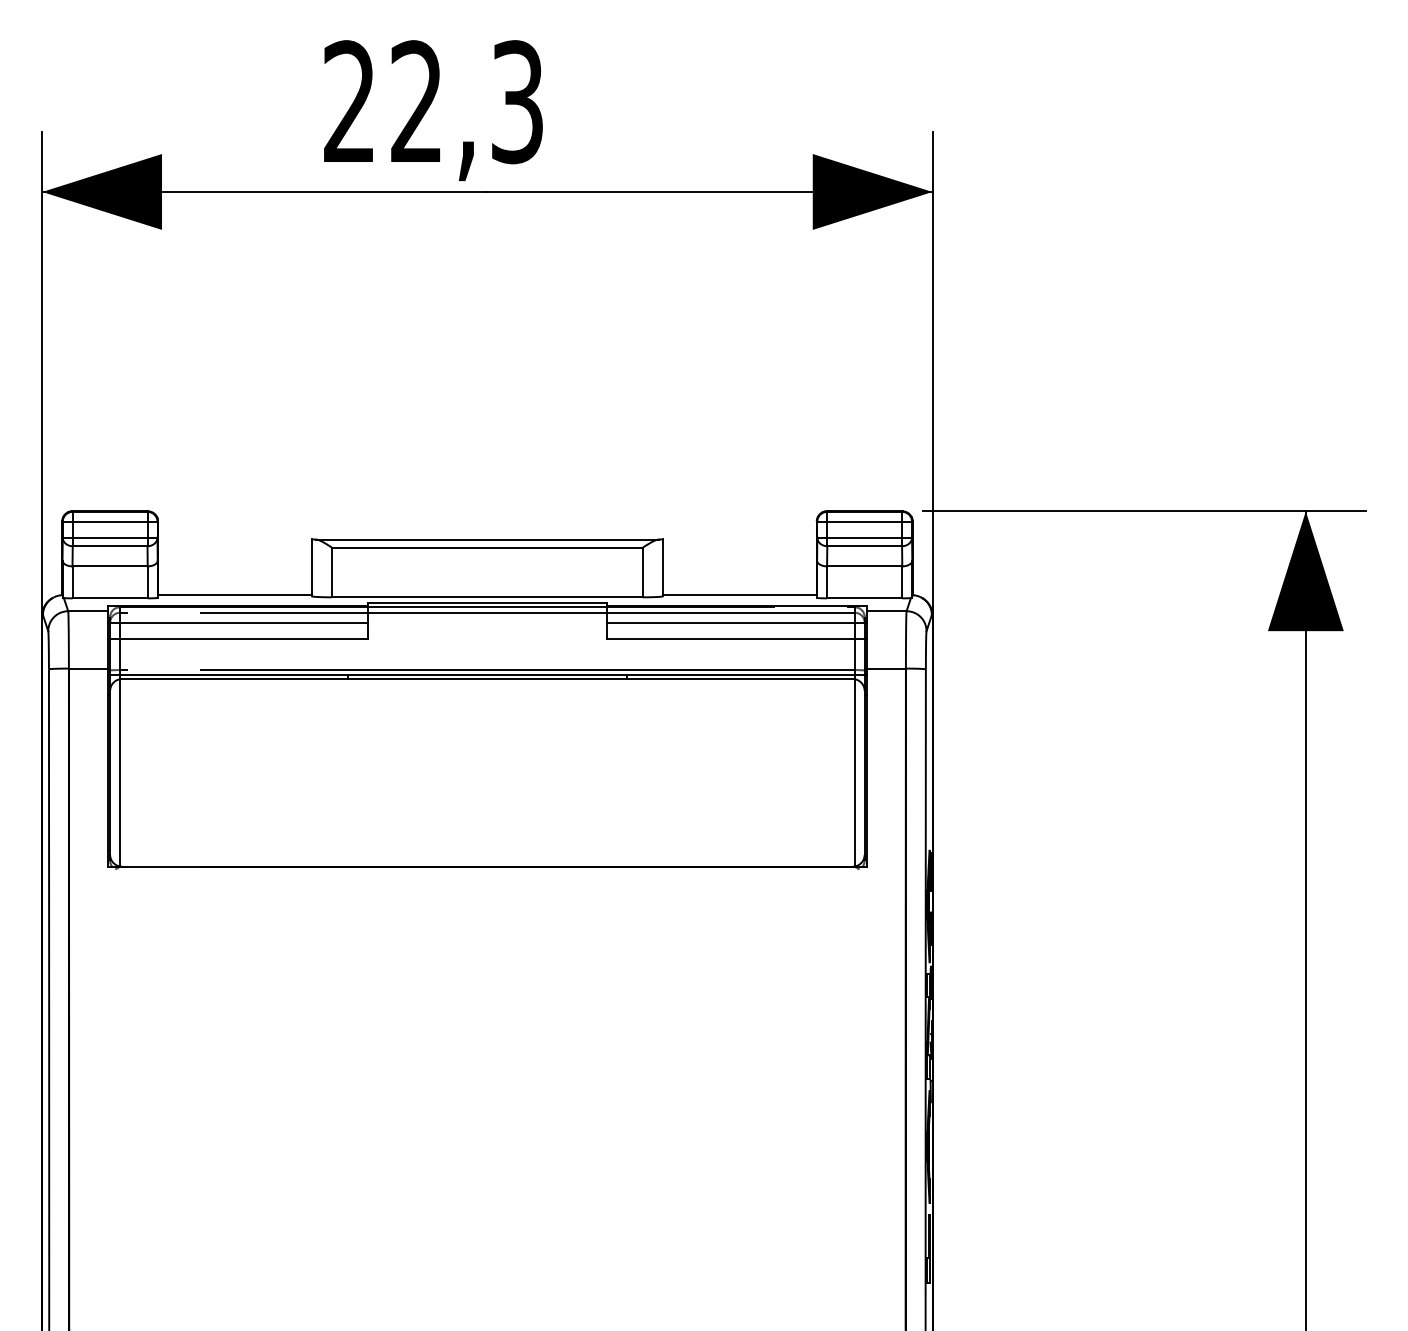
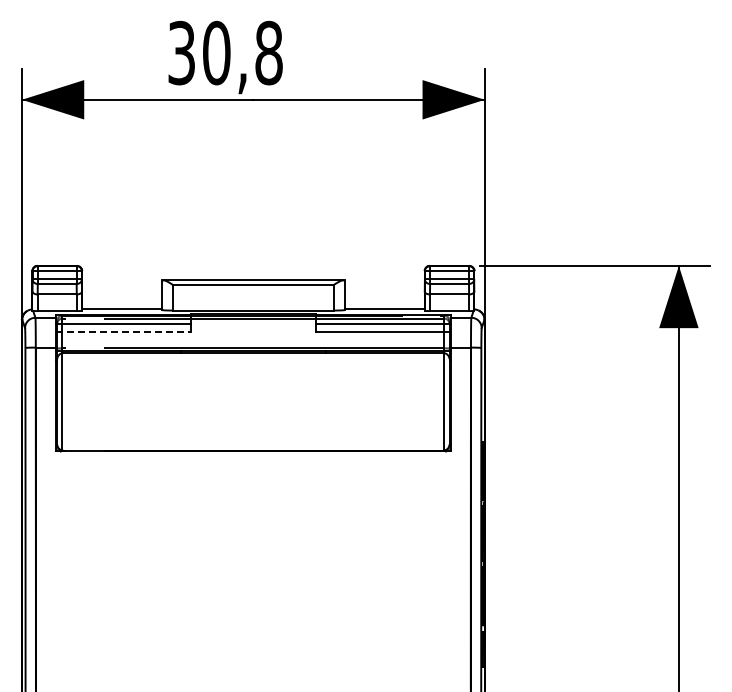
text: (433, 100) -> (225, 52), 22,3 -> 30,8
line: (239, 639) -> (124, 332), solid -> dashed

